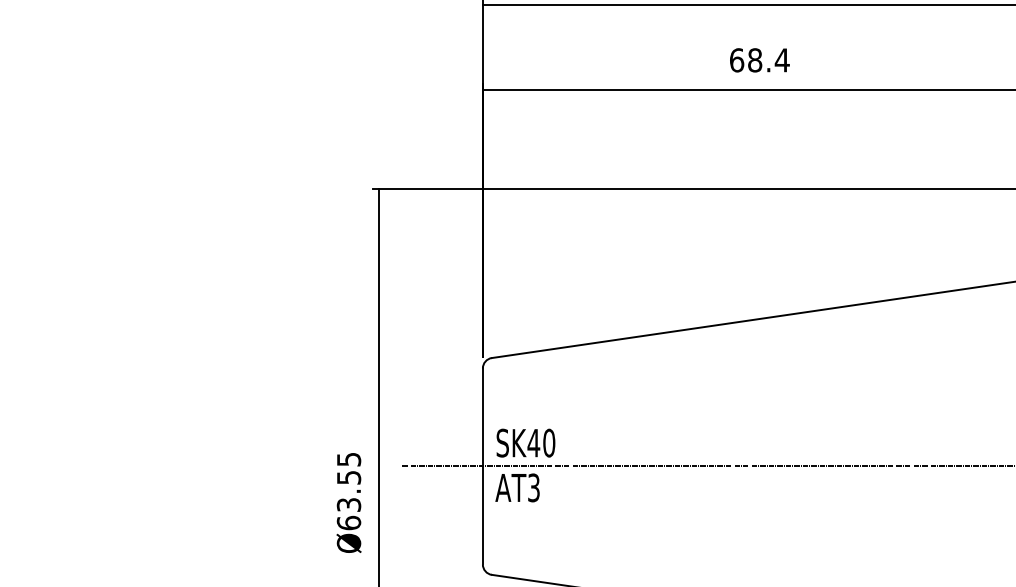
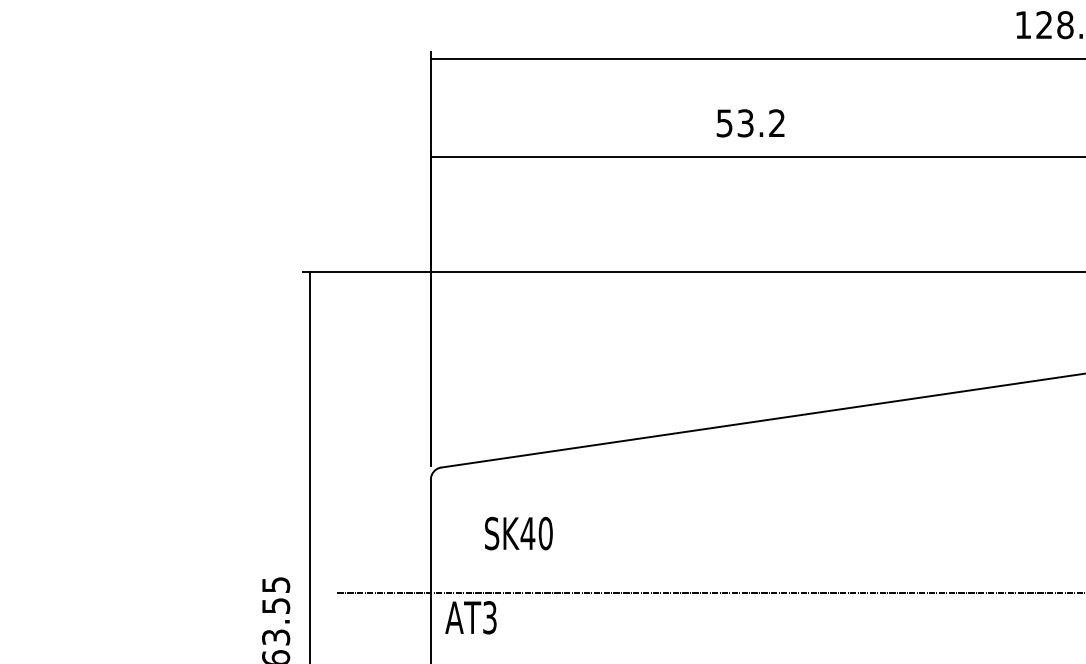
text: (759, 60) -> (750, 123), 68.4 -> 53.2
text: (525, 442) -> (518, 532), moved

